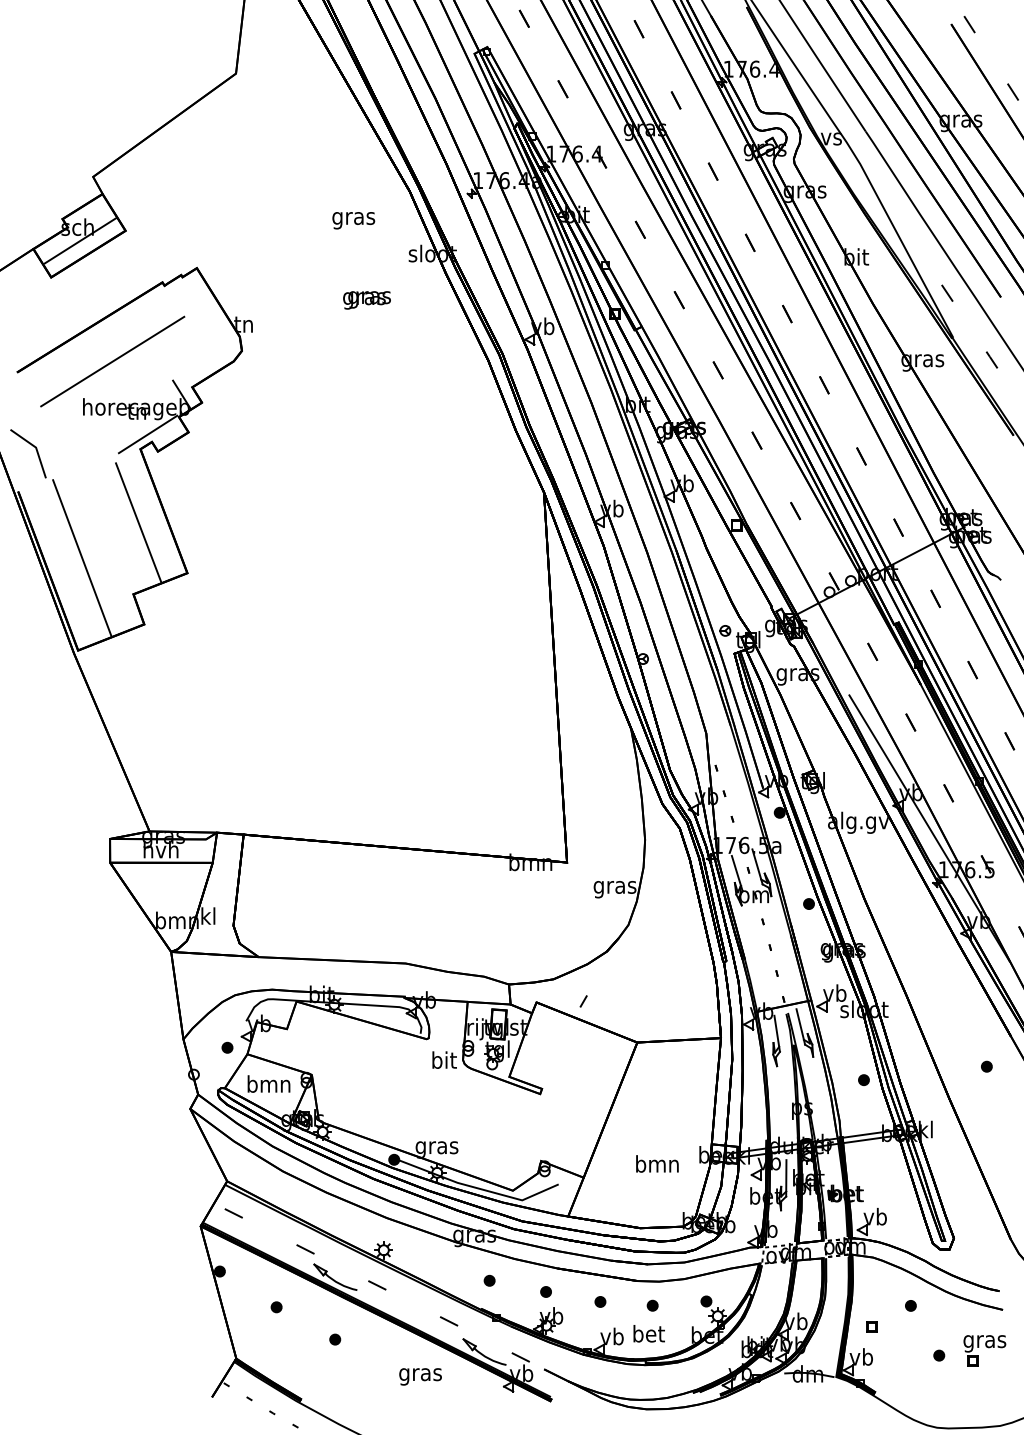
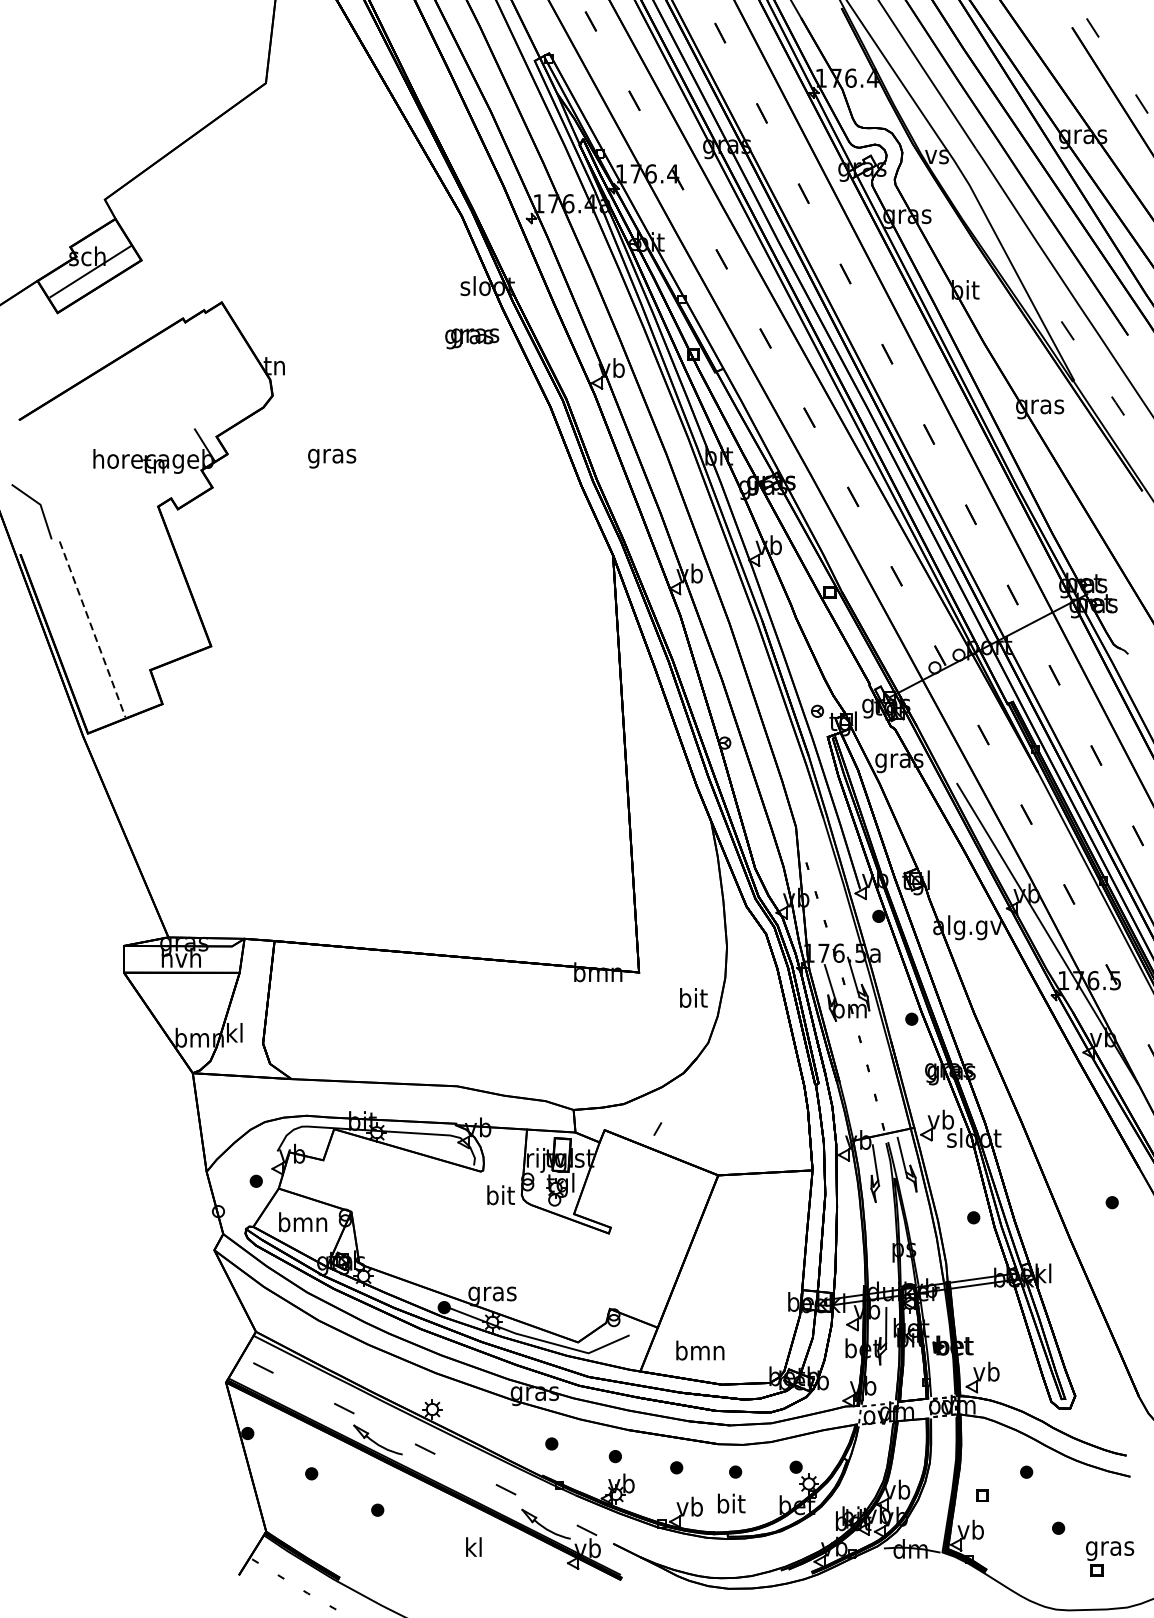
text: (353, 220) -> (331, 458), moved
text: (366, 300) -> (471, 338), moved
line: (112, 361) -> (126, 407), removed
line: (147, 434) -> (166, 490), removed
line: (138, 522) -> (155, 589), removed
line: (82, 558) -> (92, 629), solid -> dashed
text: (614, 887) -> (692, 1000), gras -> bit
text: (657, 1163) -> (700, 1350), moved
text: (648, 1333) -> (730, 1503), bet -> bit
part: (984, 1350) -> (1109, 1558), moved
text: (420, 1374) -> (473, 1549), gras -> kl

